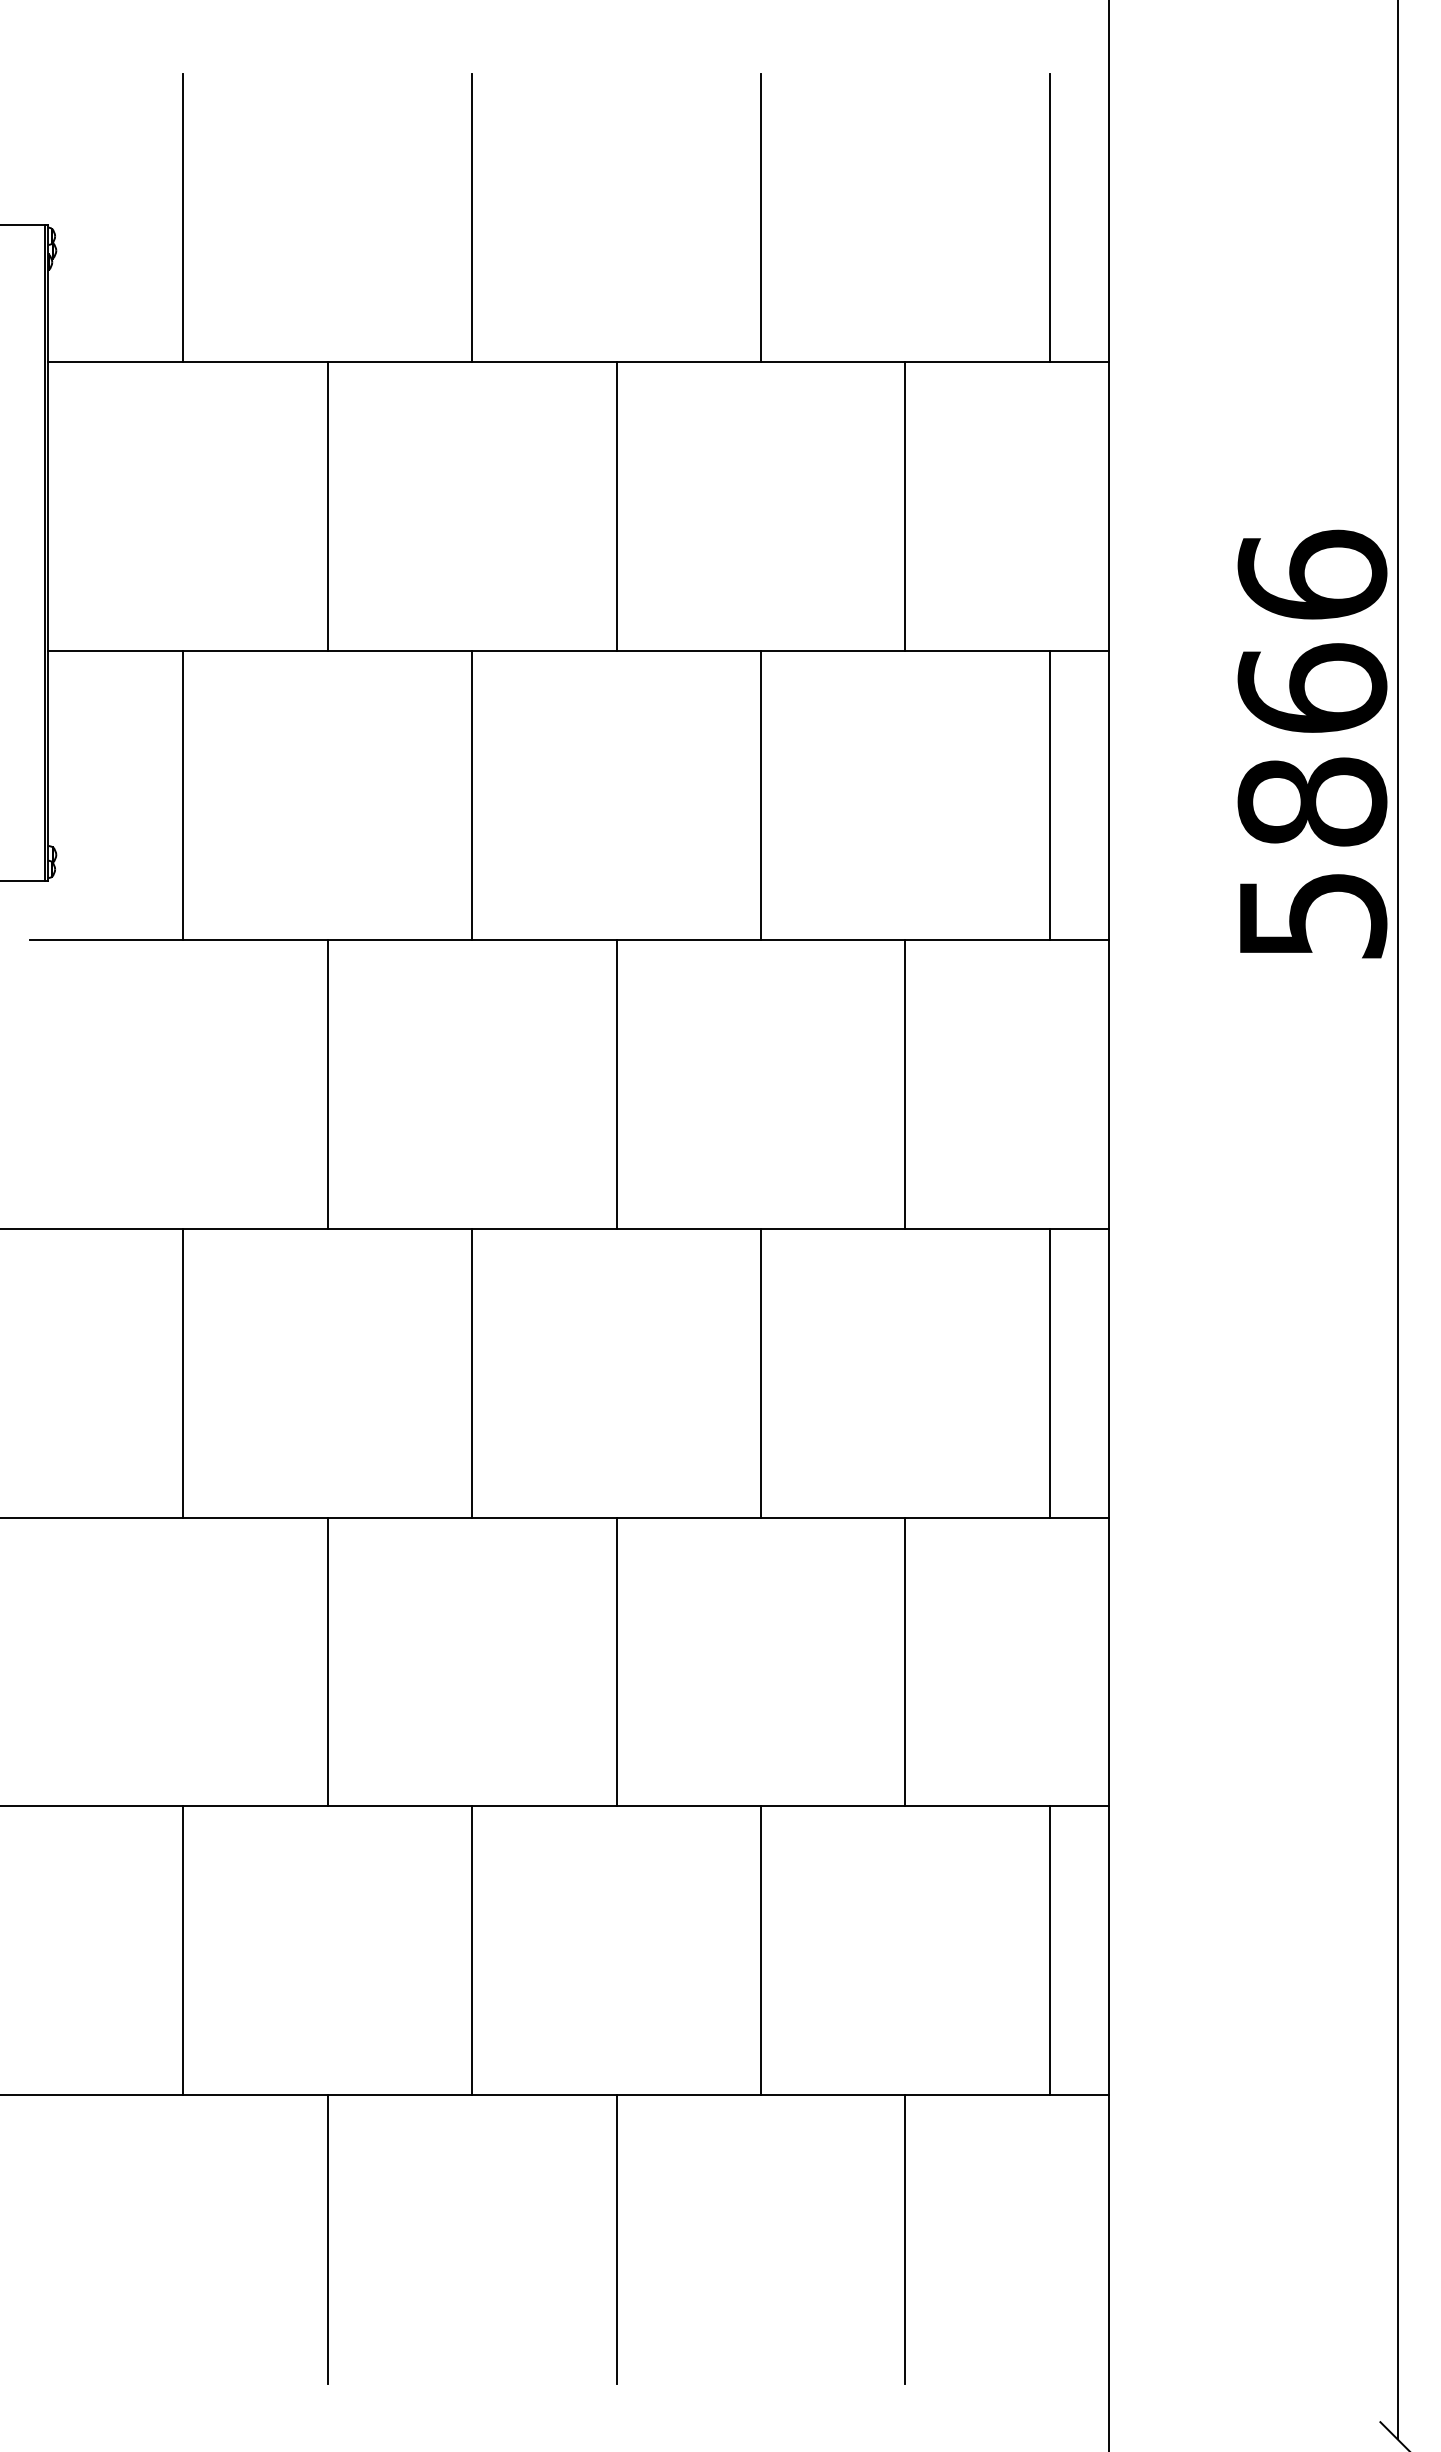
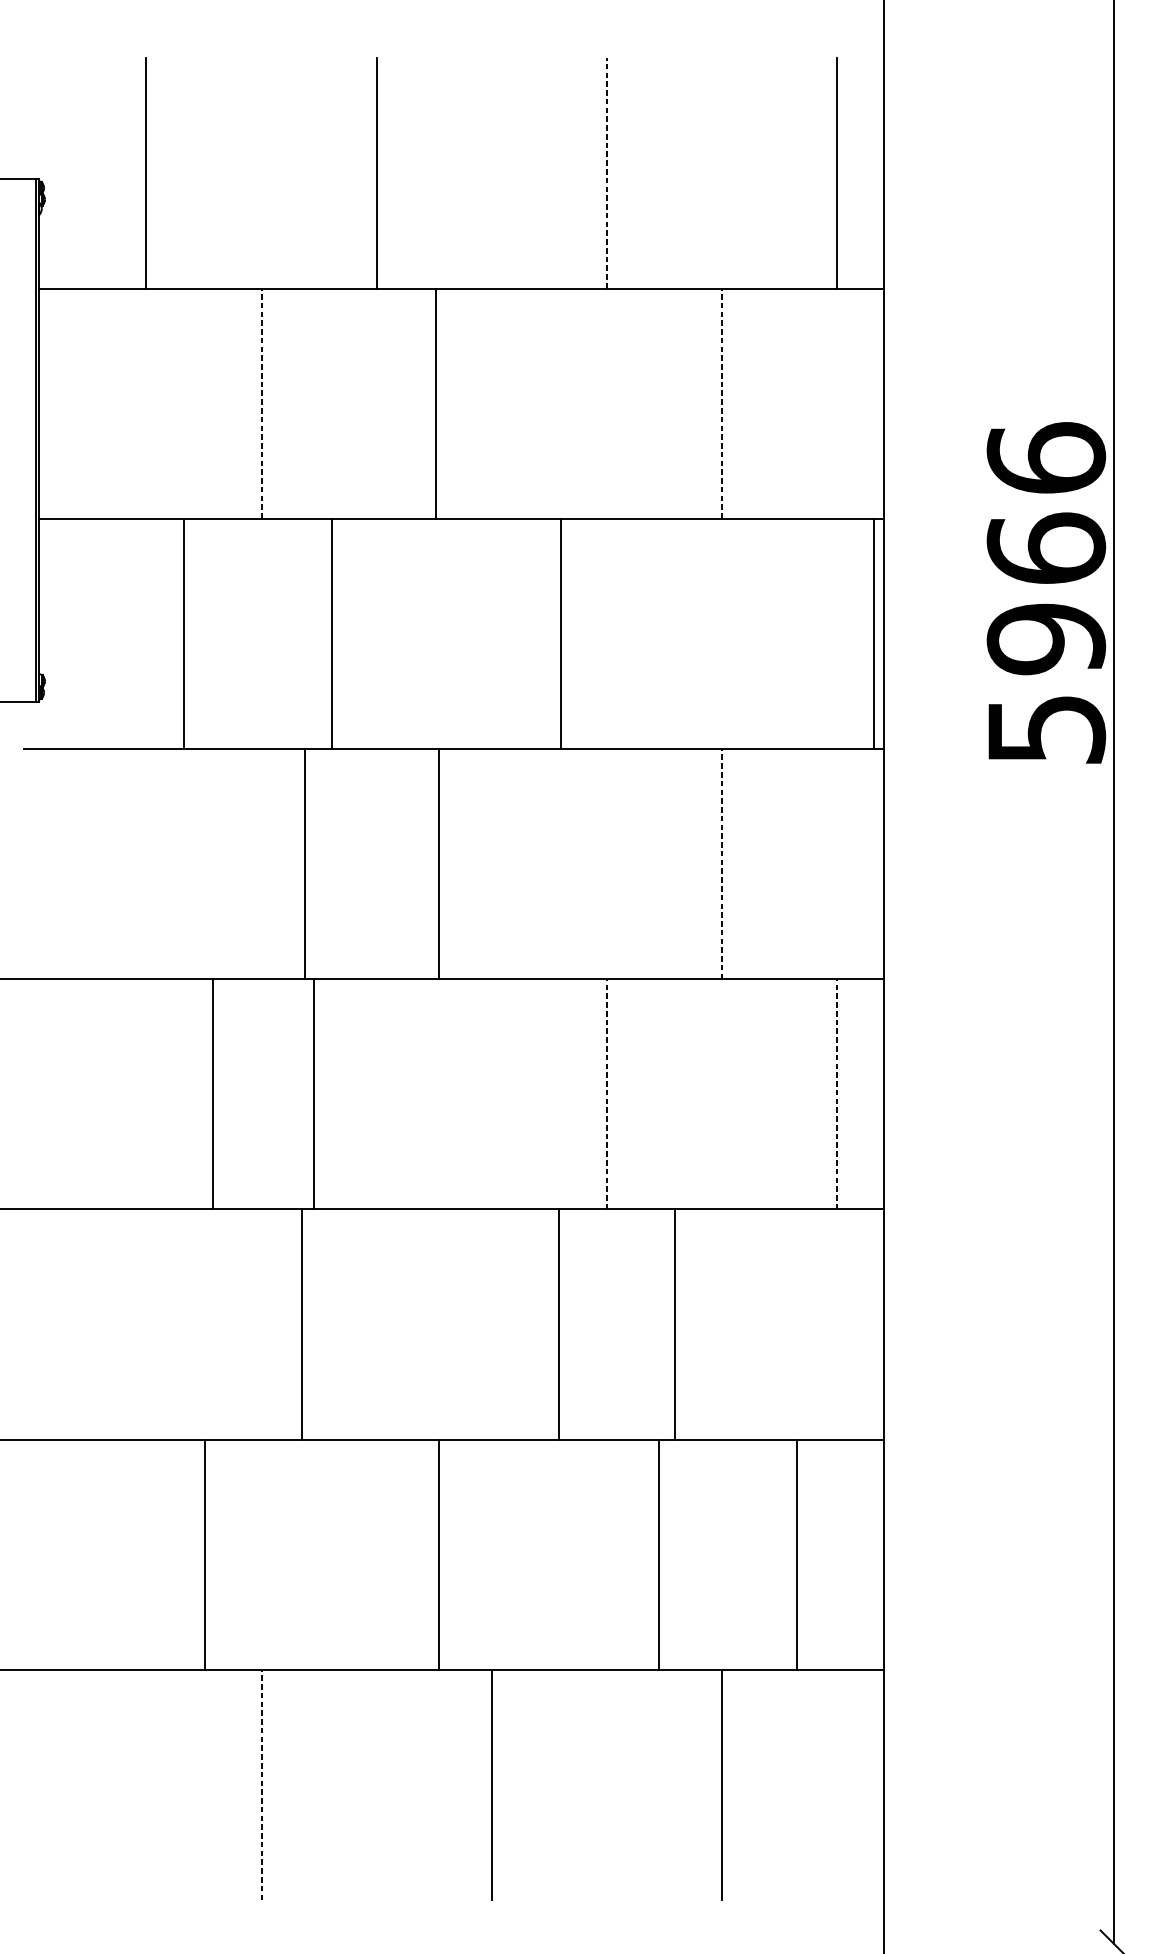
line: (761, 217) -> (607, 173), solid -> dashed
line: (327, 506) -> (261, 403), solid -> dashed
line: (616, 506) -> (435, 403), moved
line: (905, 506) -> (721, 403), solid -> dashed
line: (183, 795) -> (183, 633), moved
line: (472, 795) -> (332, 633), moved
line: (761, 795) -> (561, 633), moved
line: (1049, 795) -> (873, 633), moved
text: (1312, 802) -> (1046, 639), 5866 -> 5966
line: (327, 1083) -> (304, 863), moved
line: (616, 1083) -> (438, 863), moved
line: (905, 1083) -> (721, 863), solid -> dashed
line: (183, 1372) -> (213, 1093), moved
line: (472, 1372) -> (314, 1093), moved
line: (761, 1372) -> (607, 1093), solid -> dashed
line: (1049, 1372) -> (836, 1093), solid -> dashed
line: (327, 1661) -> (301, 1324), moved
line: (616, 1661) -> (558, 1324), moved
line: (905, 1661) -> (674, 1324), moved
line: (183, 1950) -> (205, 1554), moved
line: (472, 1950) -> (438, 1554), moved
line: (761, 1950) -> (659, 1554), moved
line: (1049, 1950) -> (796, 1554), moved
line: (327, 2239) -> (261, 1784), solid -> dashed

